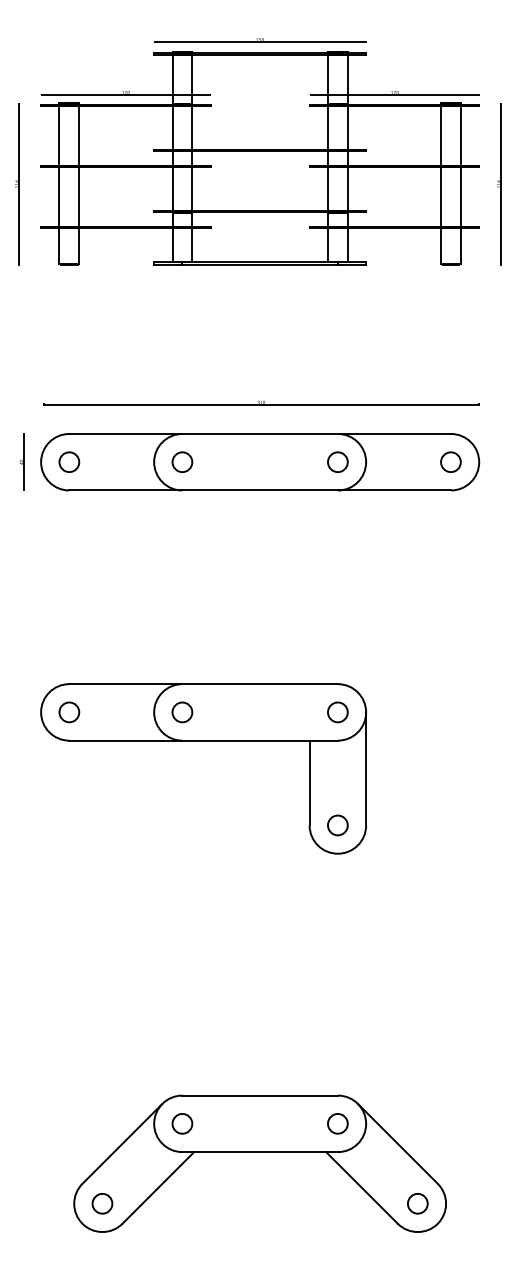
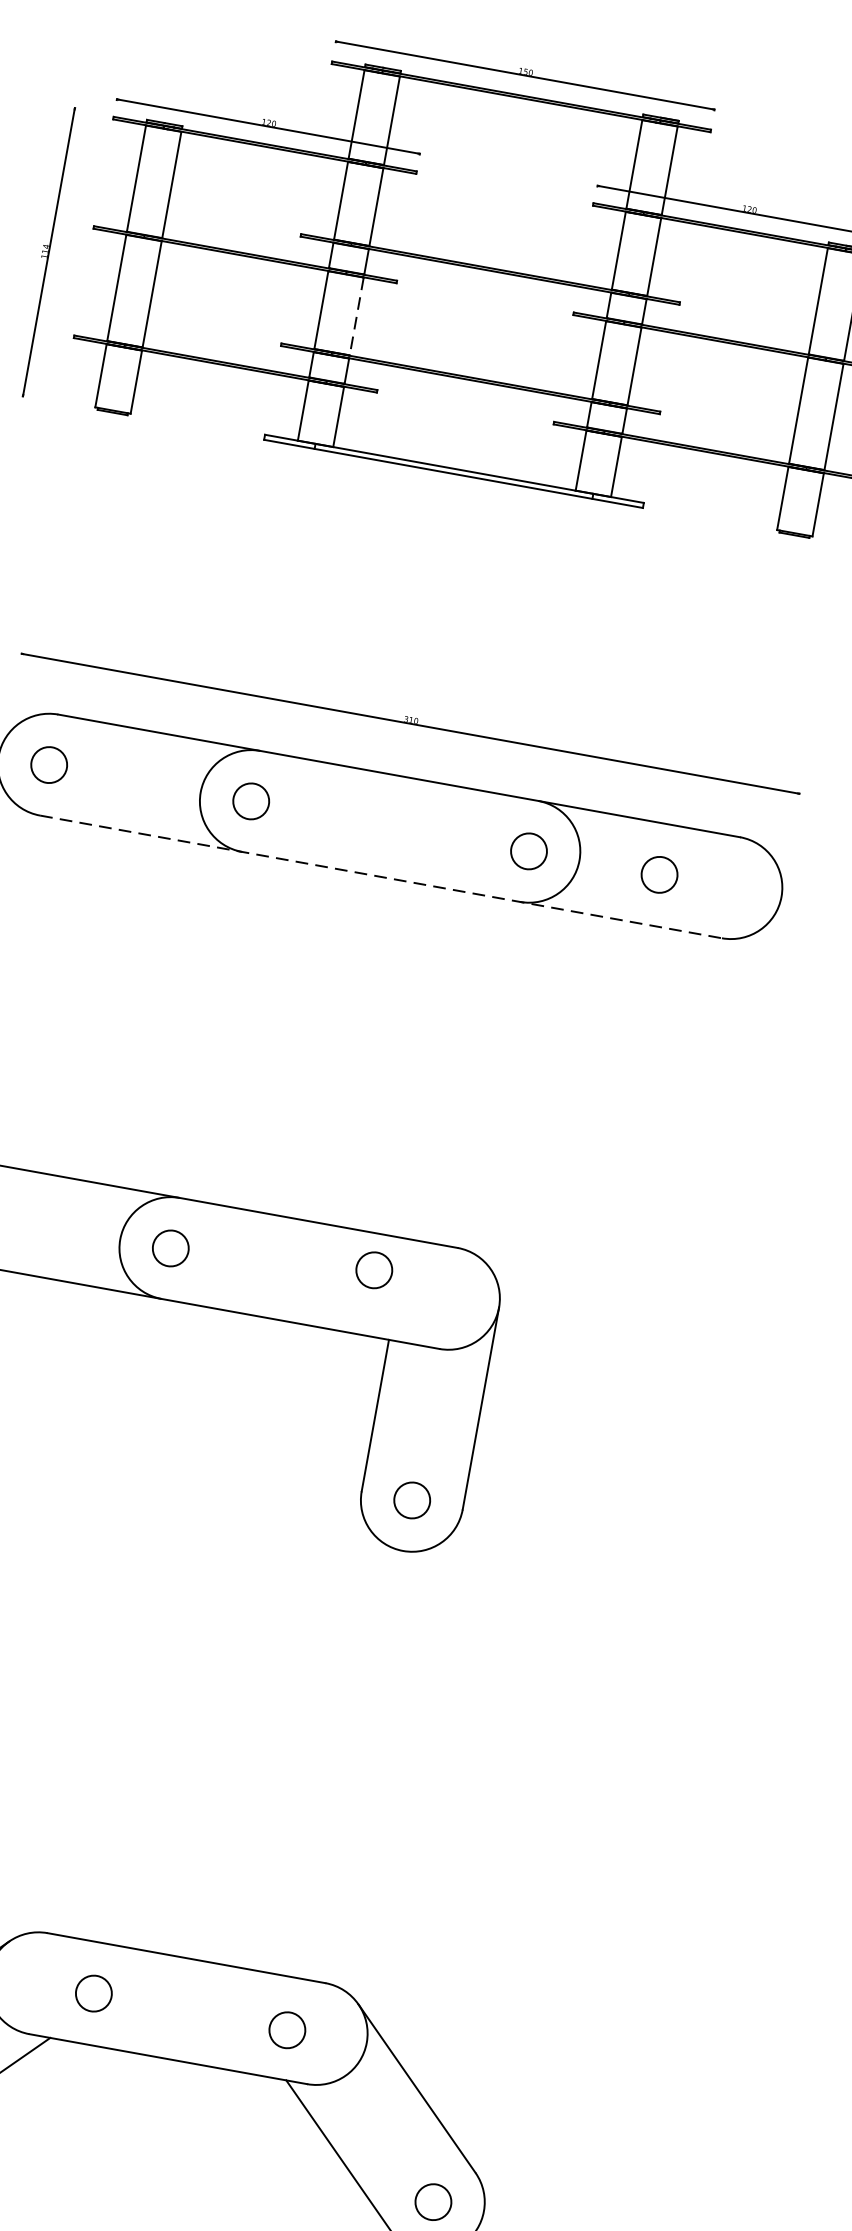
line: (192, 189) -> (356, 317), solid -> dashed
circle: (450, 461) -> (659, 873), moved
line: (260, 490) -> (381, 877), solid -> dashed
circle: (337, 712) -> (373, 1270), moved
circle: (182, 1123) -> (94, 1993), moved
circle: (337, 1123) -> (286, 2029), moved

